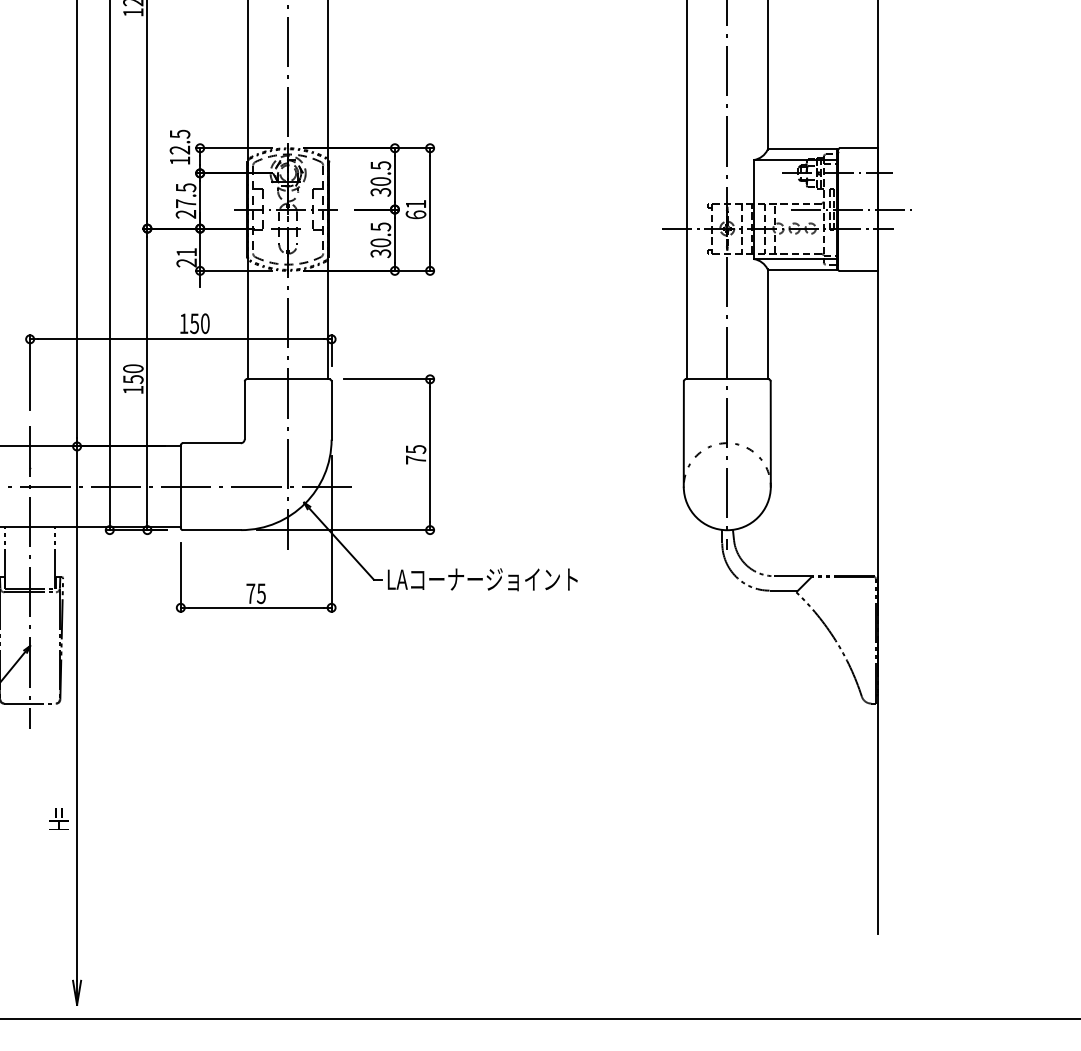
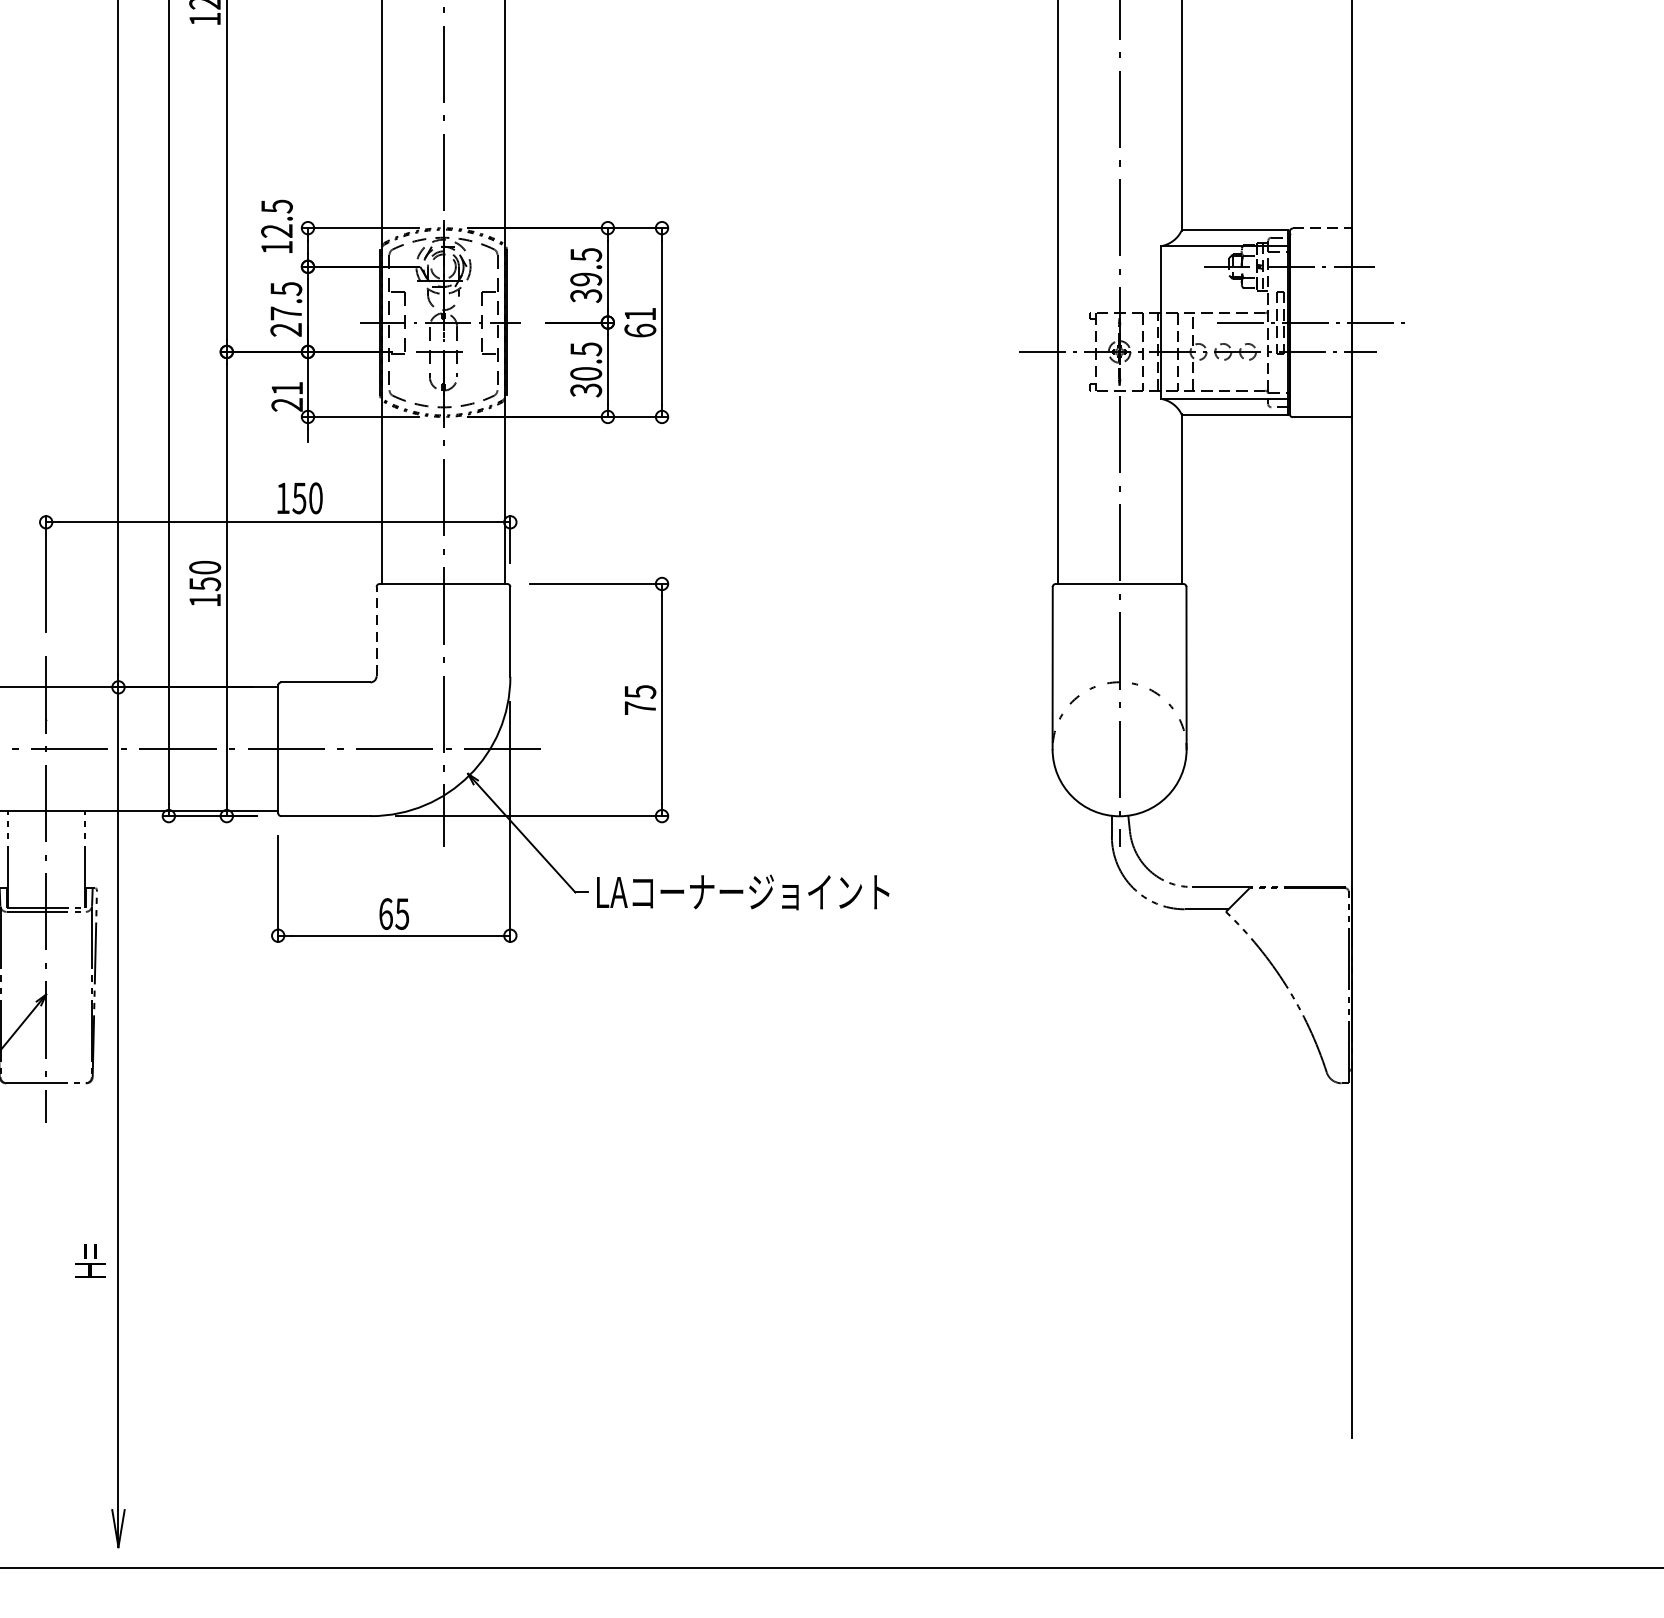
line: (859, 148) -> (1323, 228), solid -> dashed
text: (380, 181) -> (585, 279), 30.5 -> 39.5
line: (244, 410) -> (376, 631), solid -> dashed
text: (250, 593) -> (385, 913), 75 -> 65

